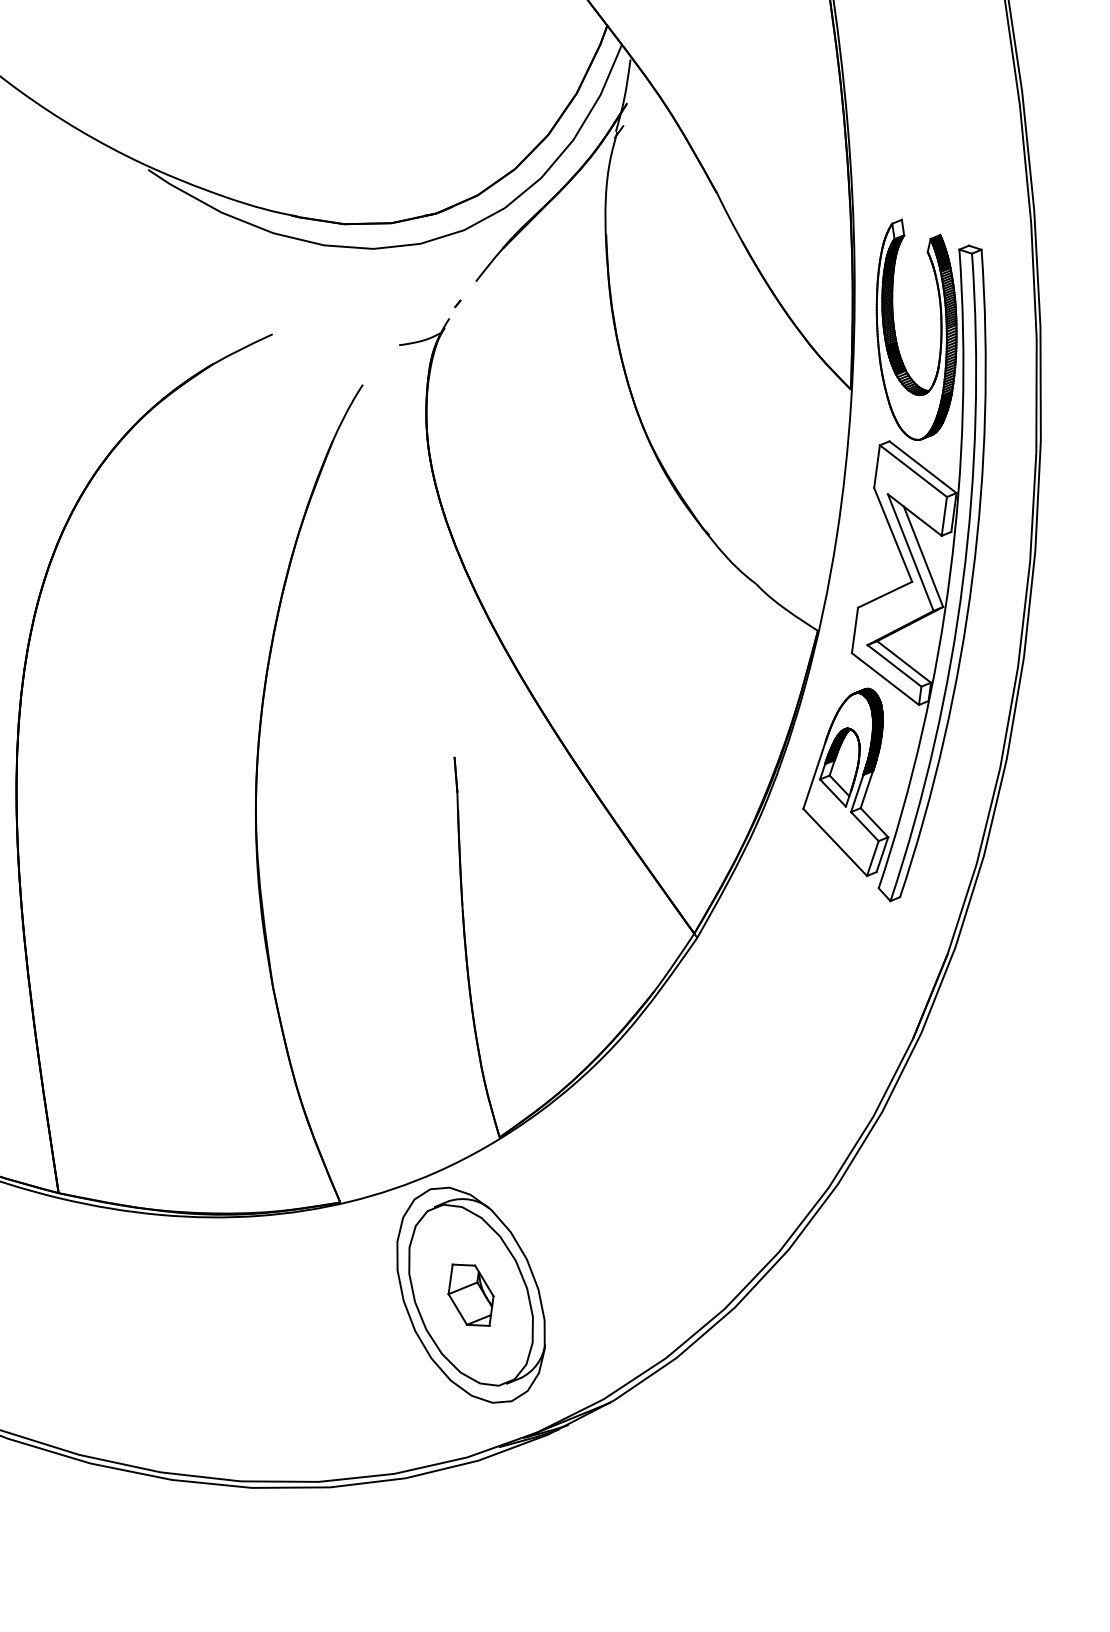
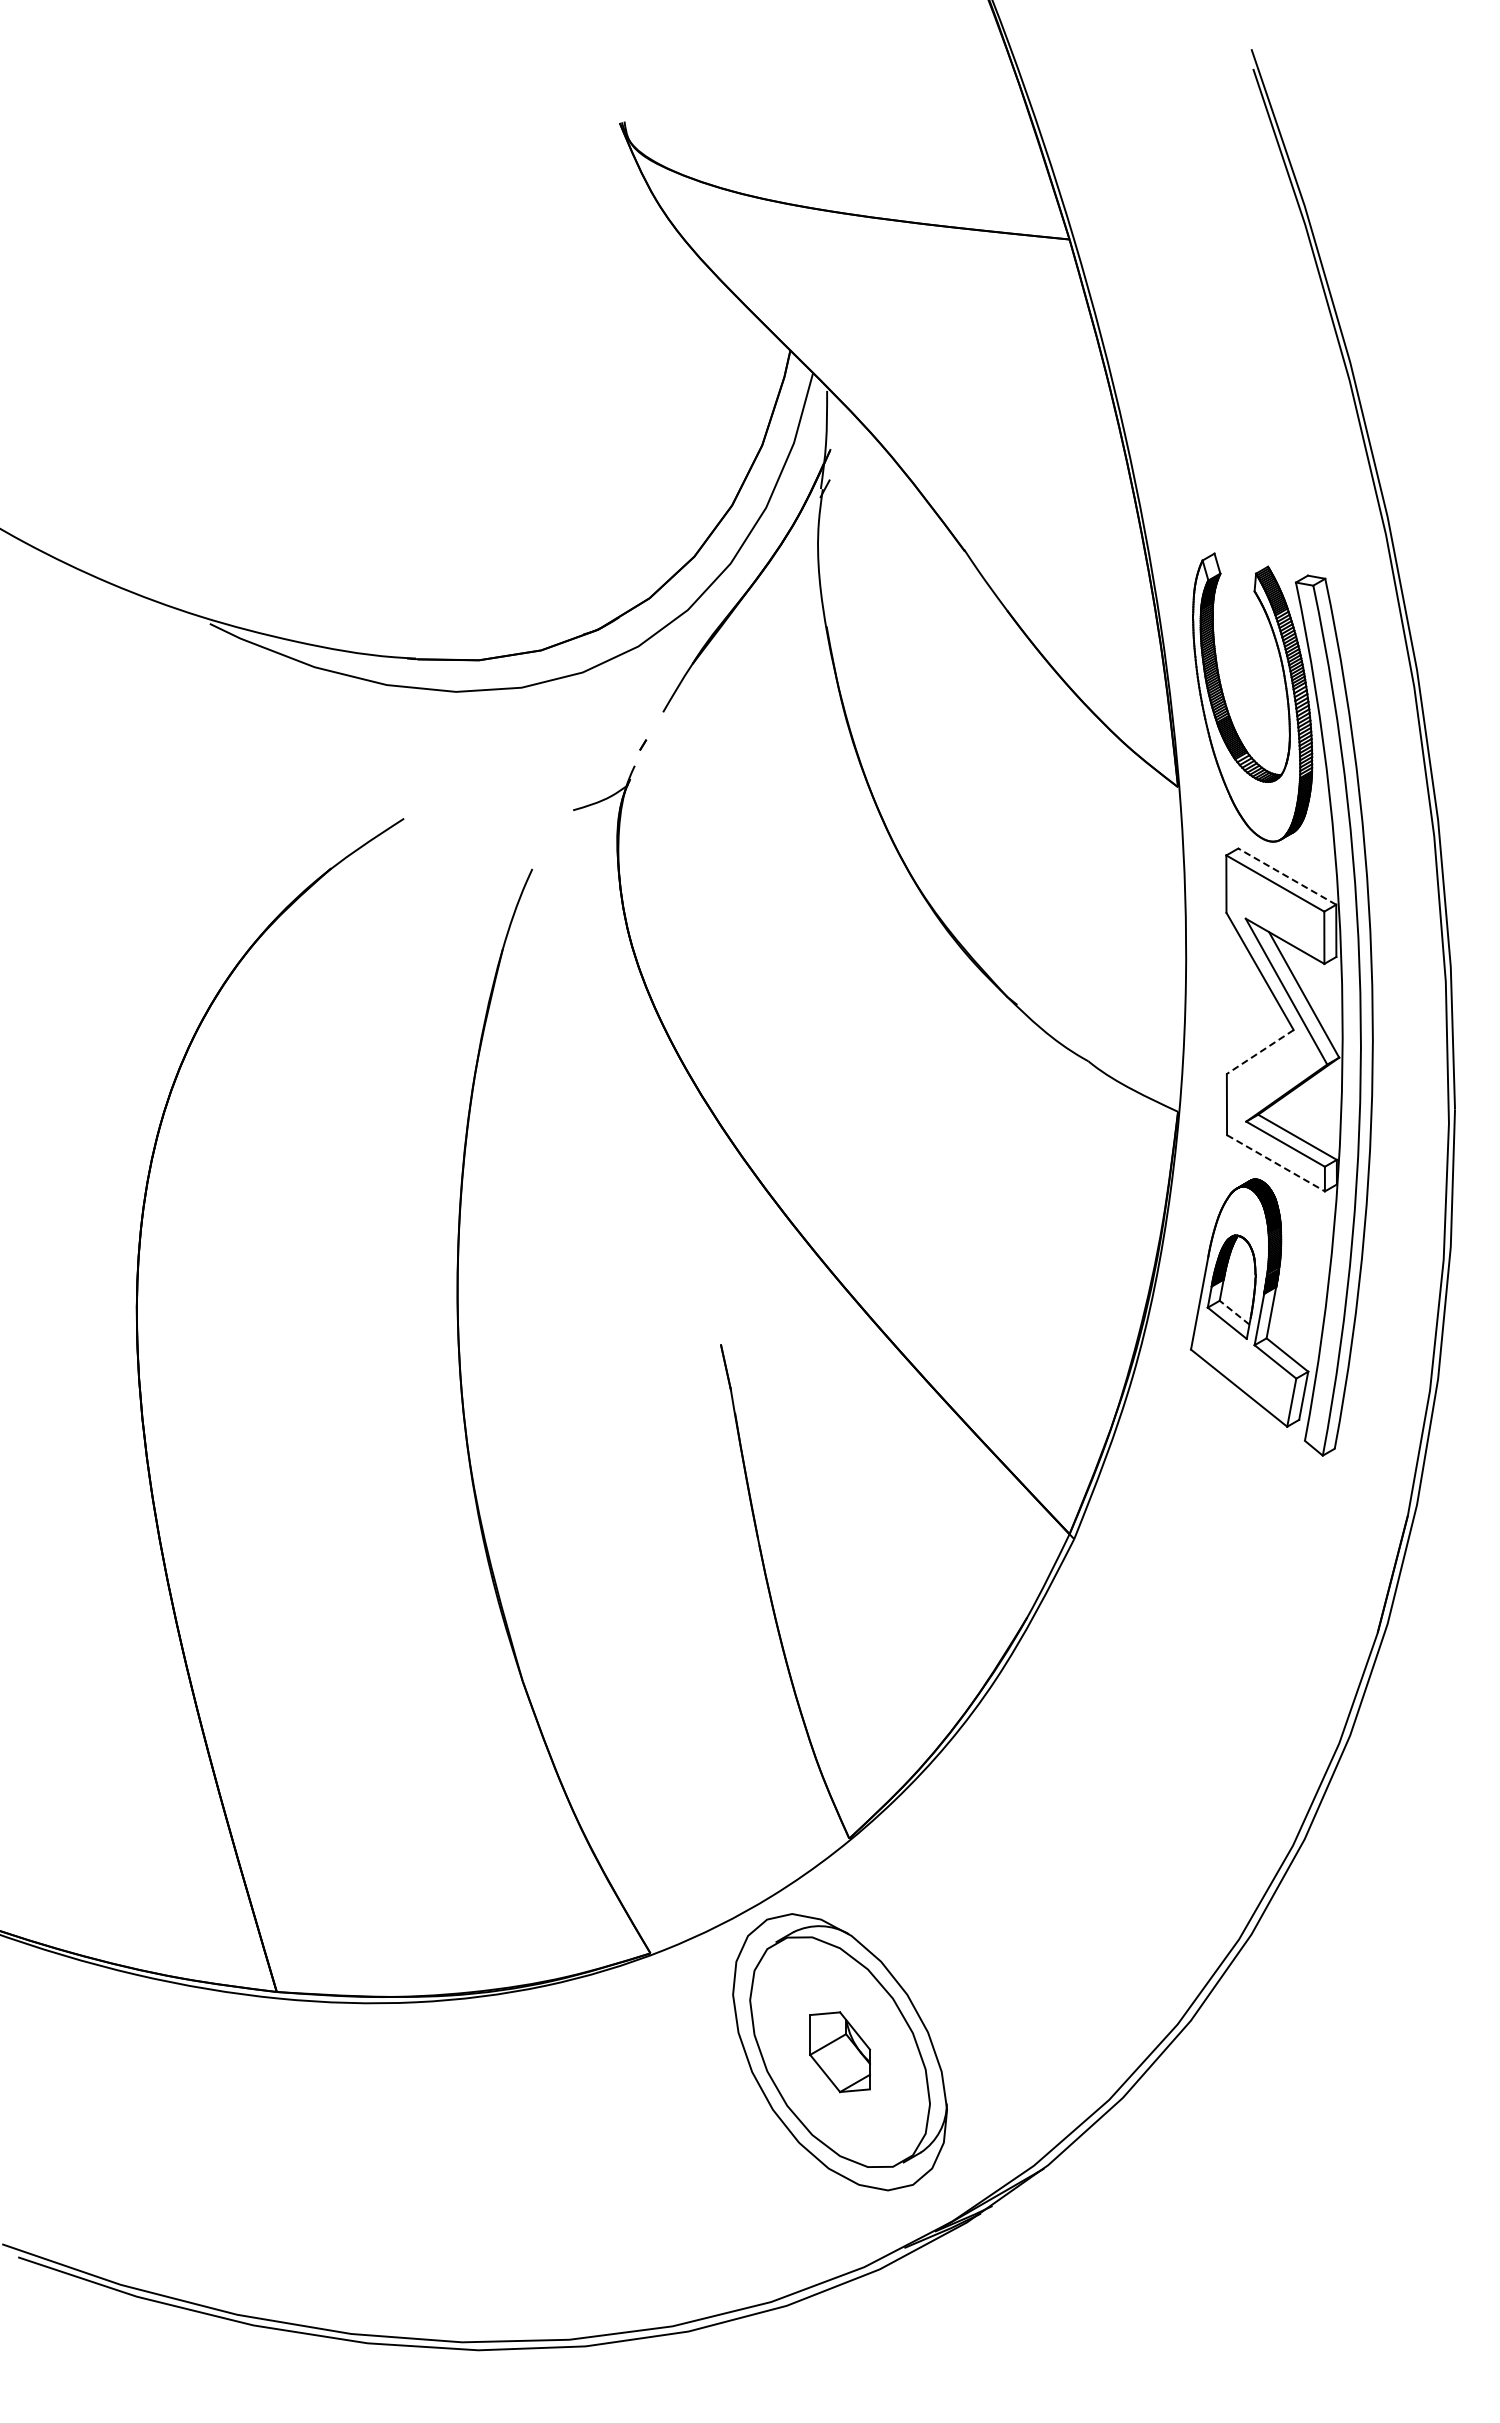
line: (922, 467) -> (1286, 876), solid -> dashed
line: (885, 595) -> (1260, 1052), solid -> dashed
line: (885, 679) -> (1276, 1163), solid -> dashed
line: (839, 785) -> (1234, 1312), solid -> dashed

